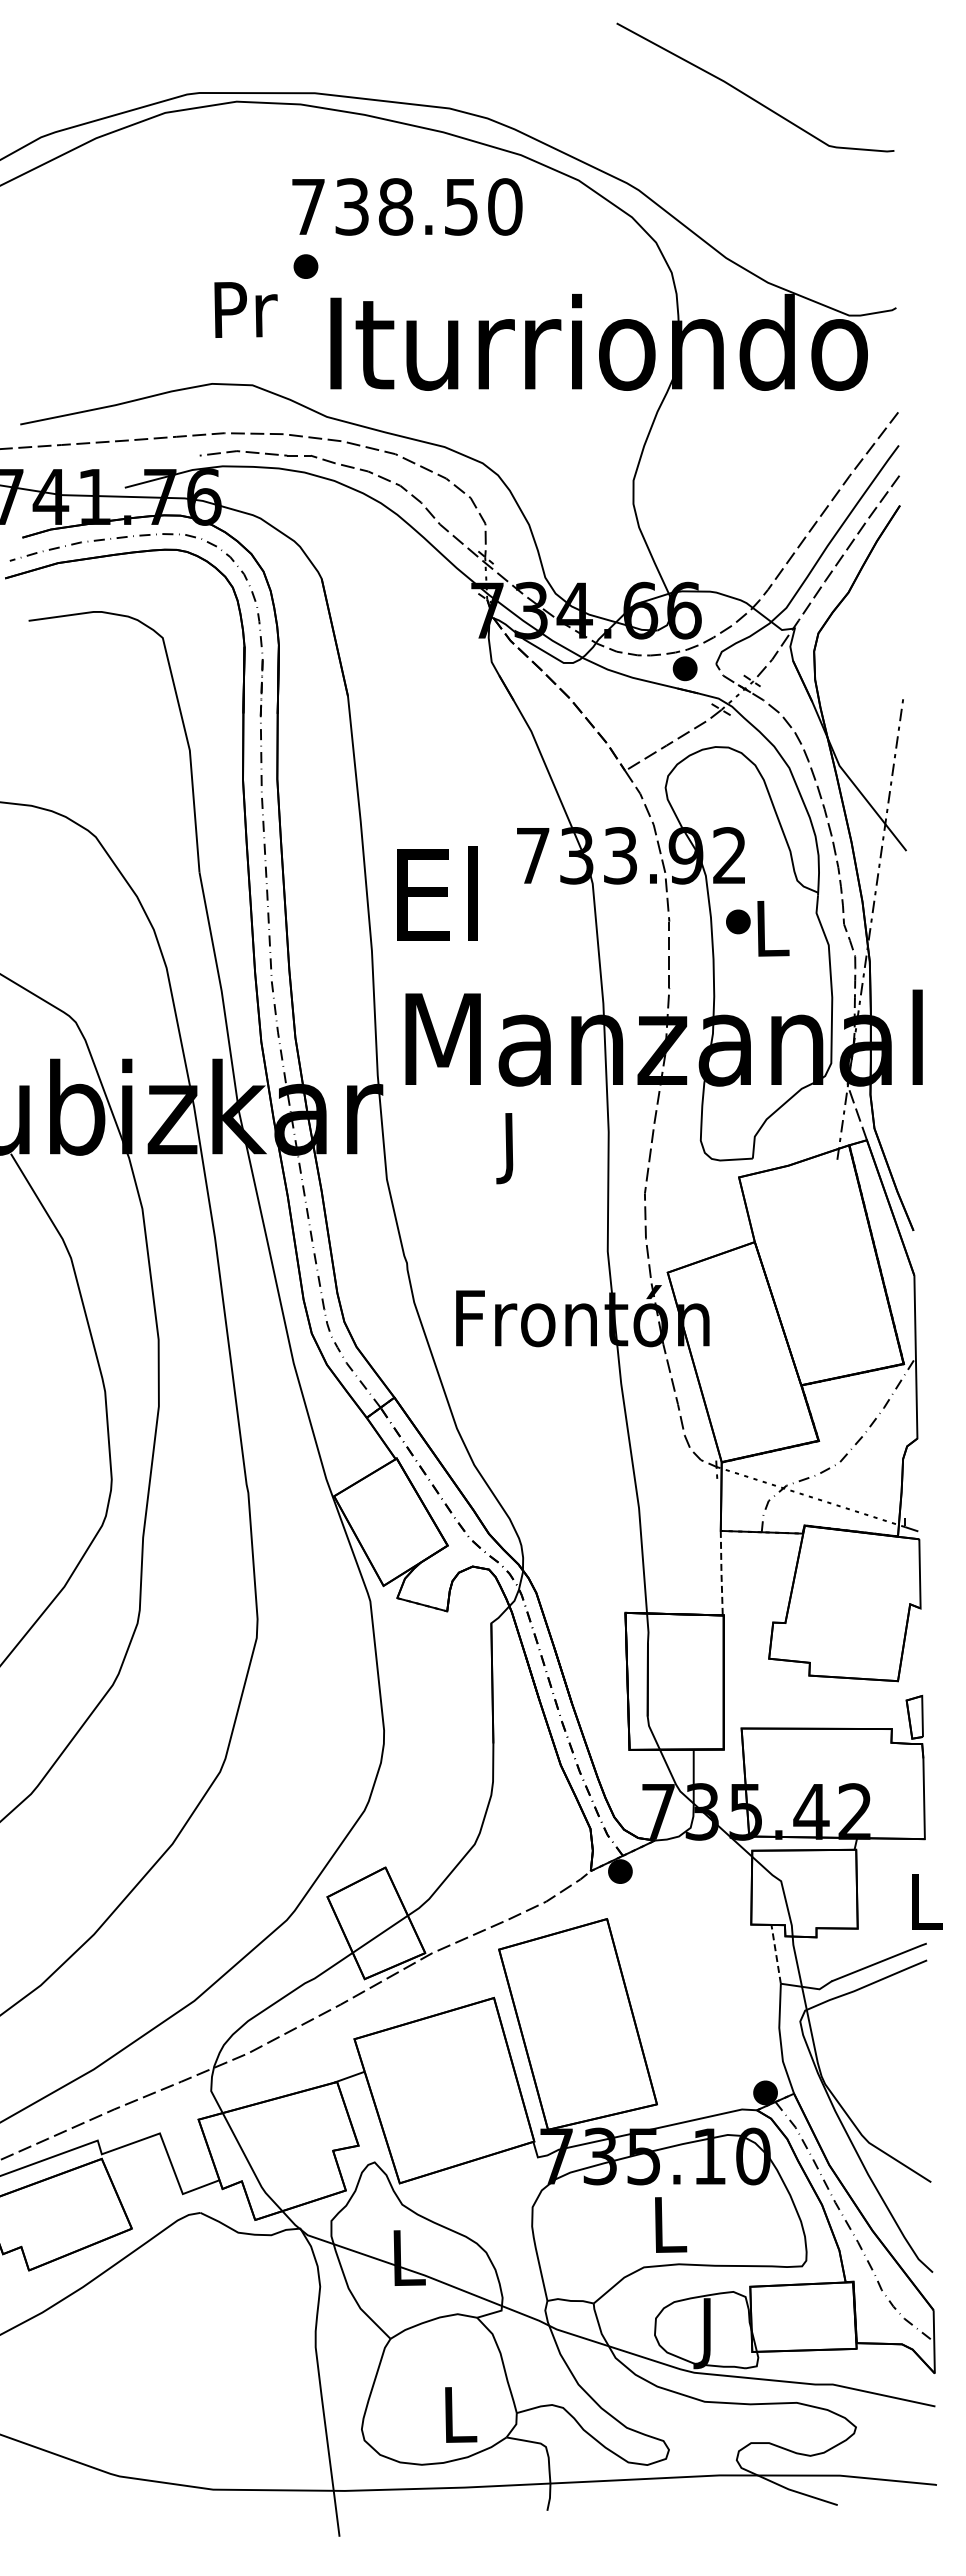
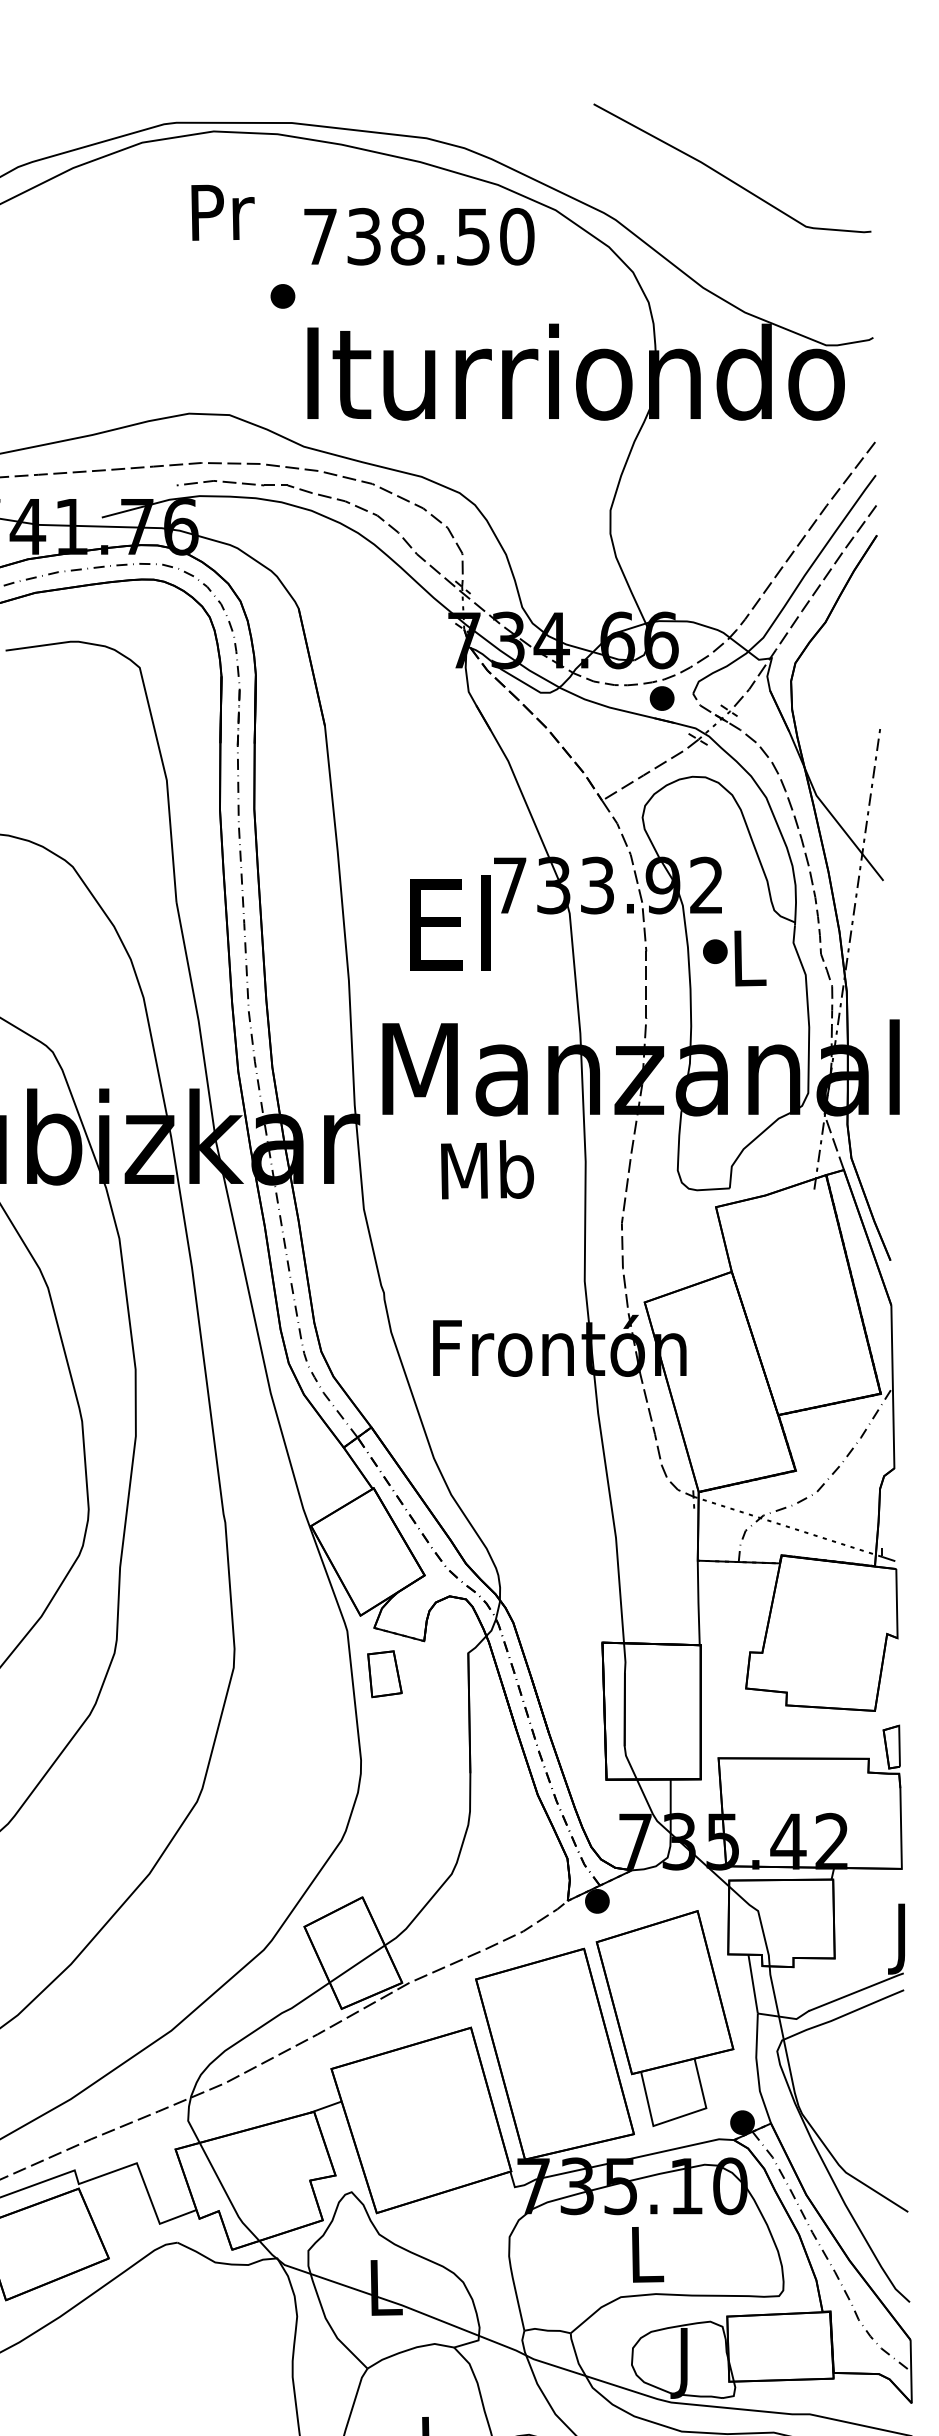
curve: (749, 95) -> (726, 176), moved
text: (407, 206) -> (419, 236), moved
text: (245, 309) -> (222, 212), moved
text: (437, 893) -> (450, 923), moved
text: (510, 1147) -> (487, 1177), J -> Mb
line: (721, 1573) -> (698, 1603), dashed -> solid
part: (407, 1644) -> (384, 1674), added
text: (926, 1909) -> (903, 1939), L -> J
line: (776, 1954) -> (753, 1984), dashed -> solid
part: (687, 1988) -> (664, 2018), added

